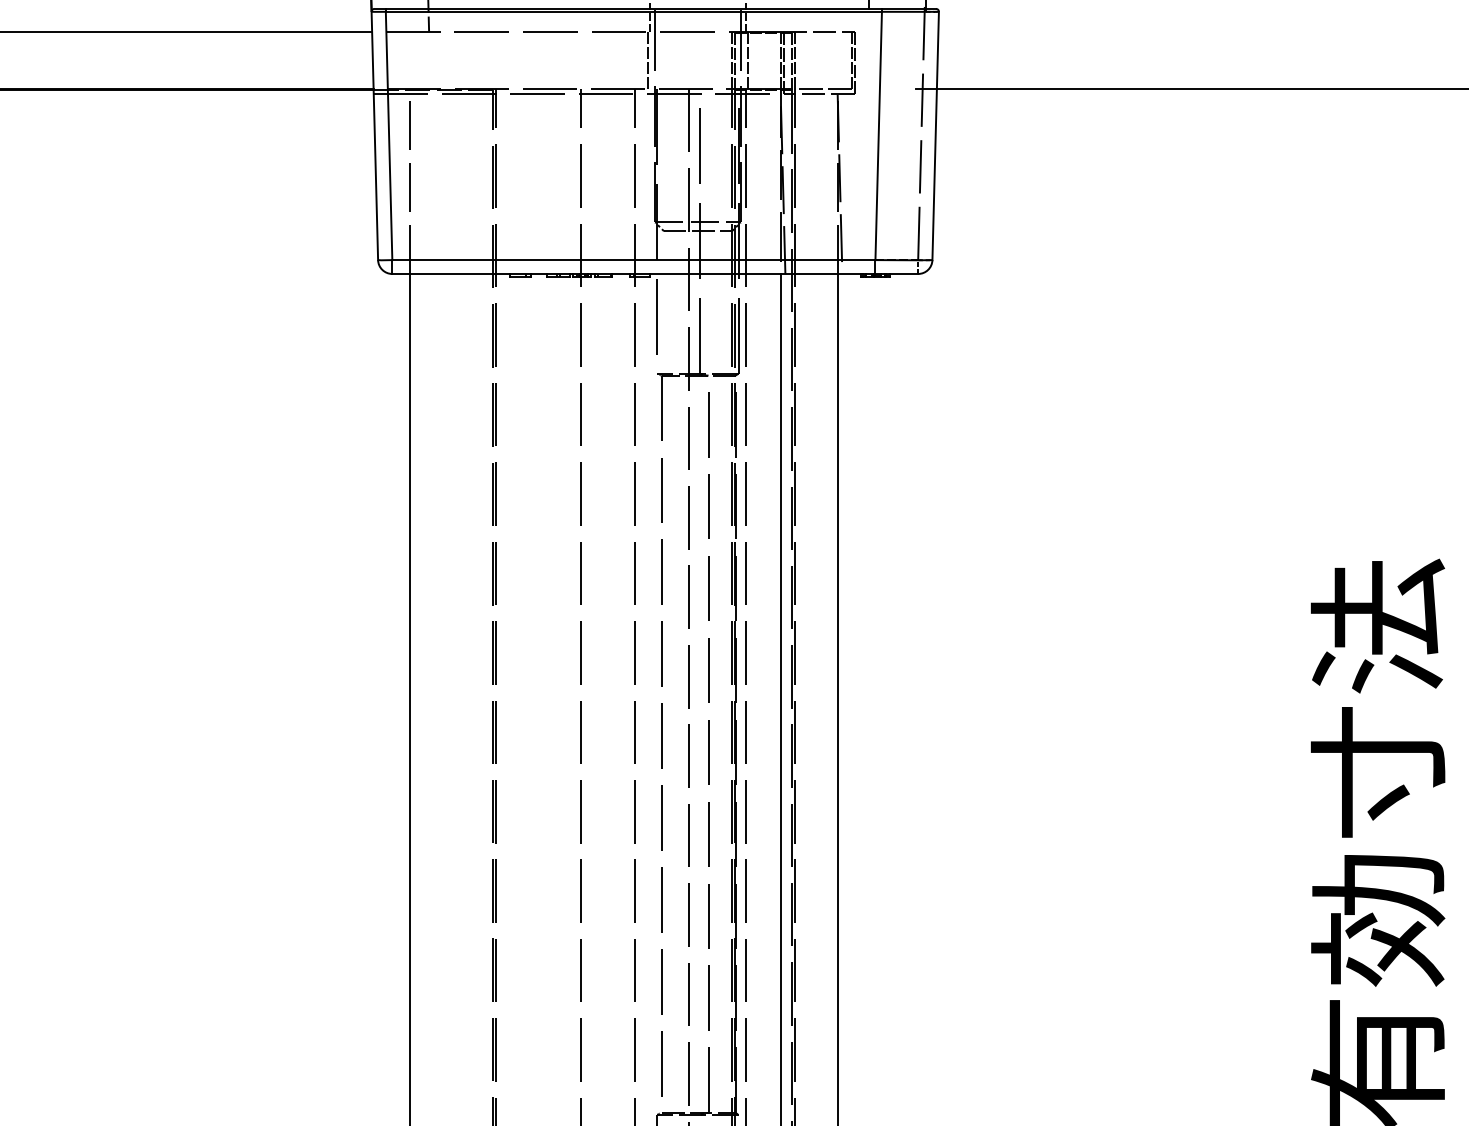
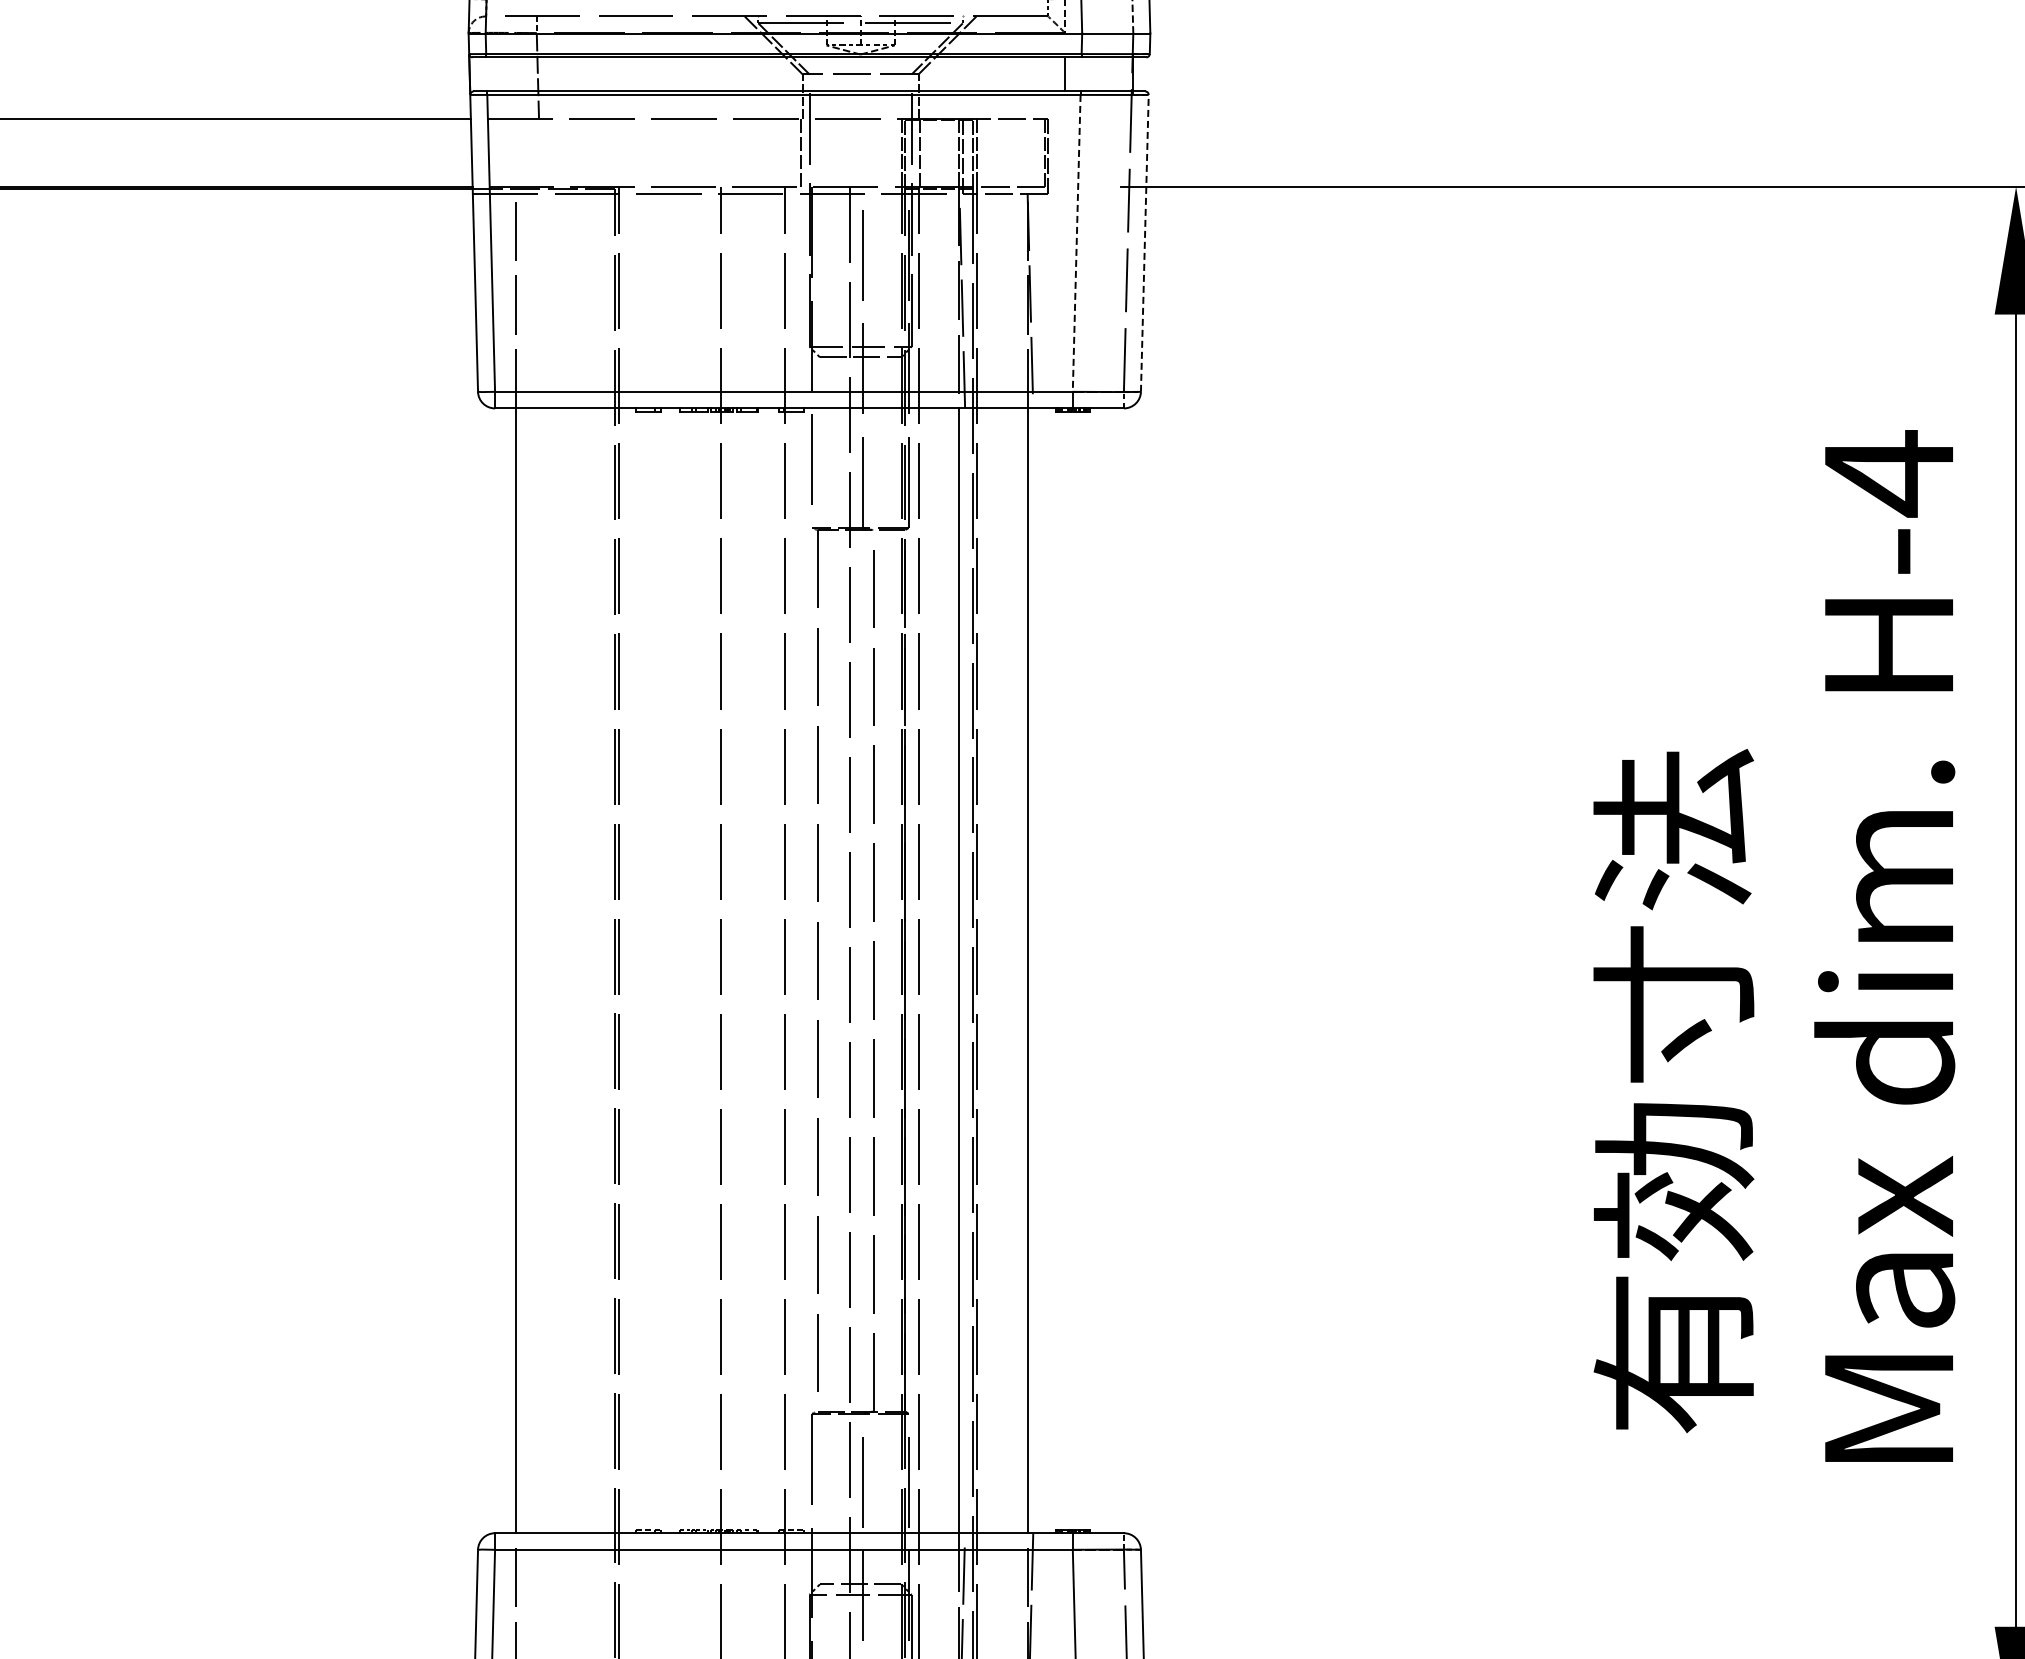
line: (935, 135) -> (1144, 242), solid -> dashed
line: (878, 136) -> (1076, 243), solid -> dashed

